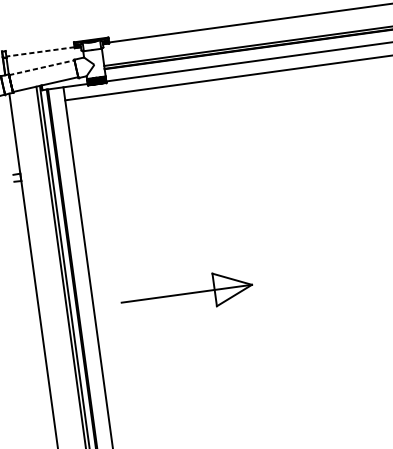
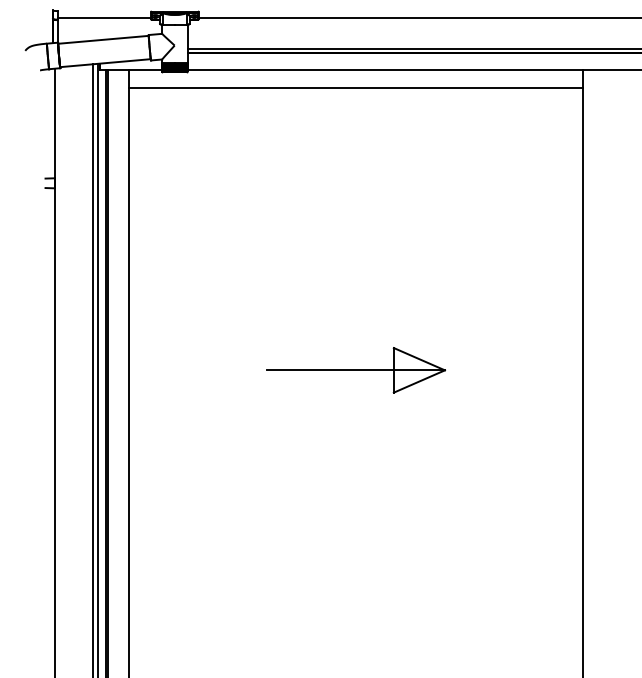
line: (40, 52) -> (104, 18), dashed -> solid
line: (41, 67) -> (103, 39), dashed -> solid
part: (186, 293) -> (355, 370), moved

